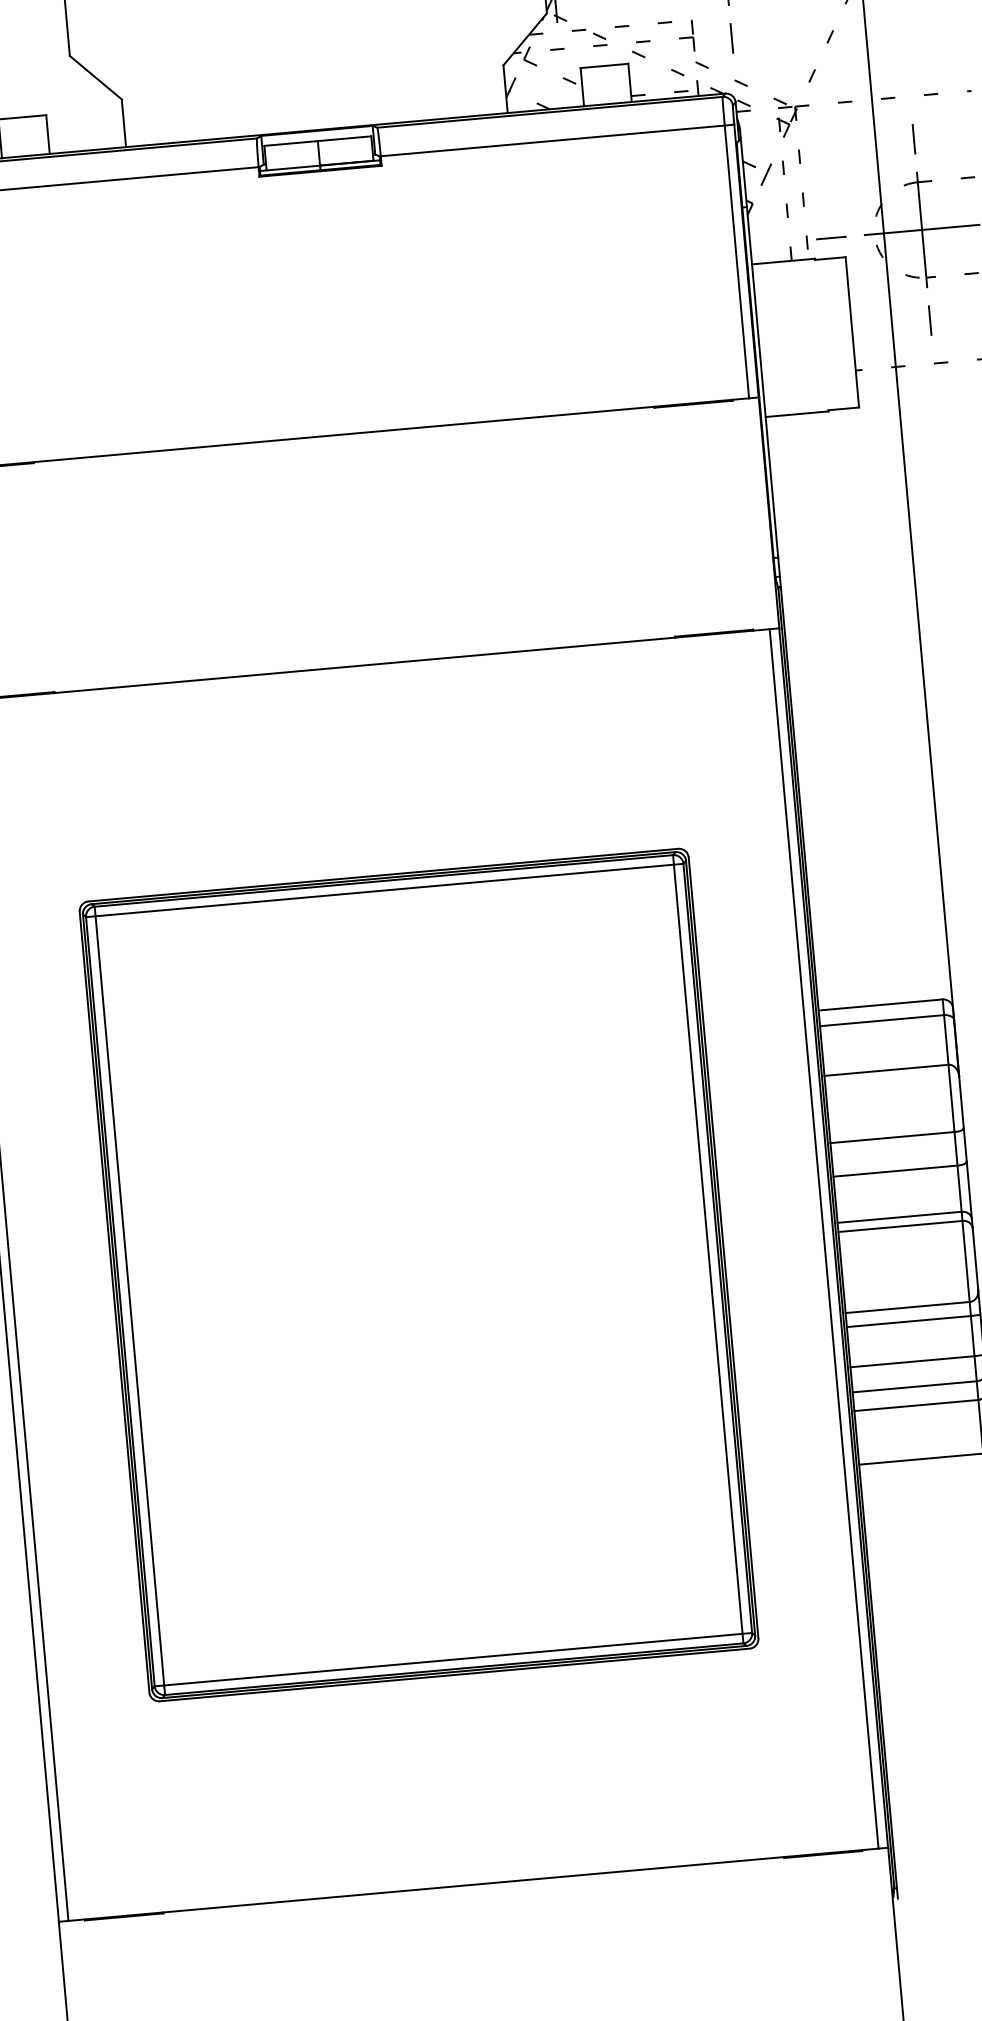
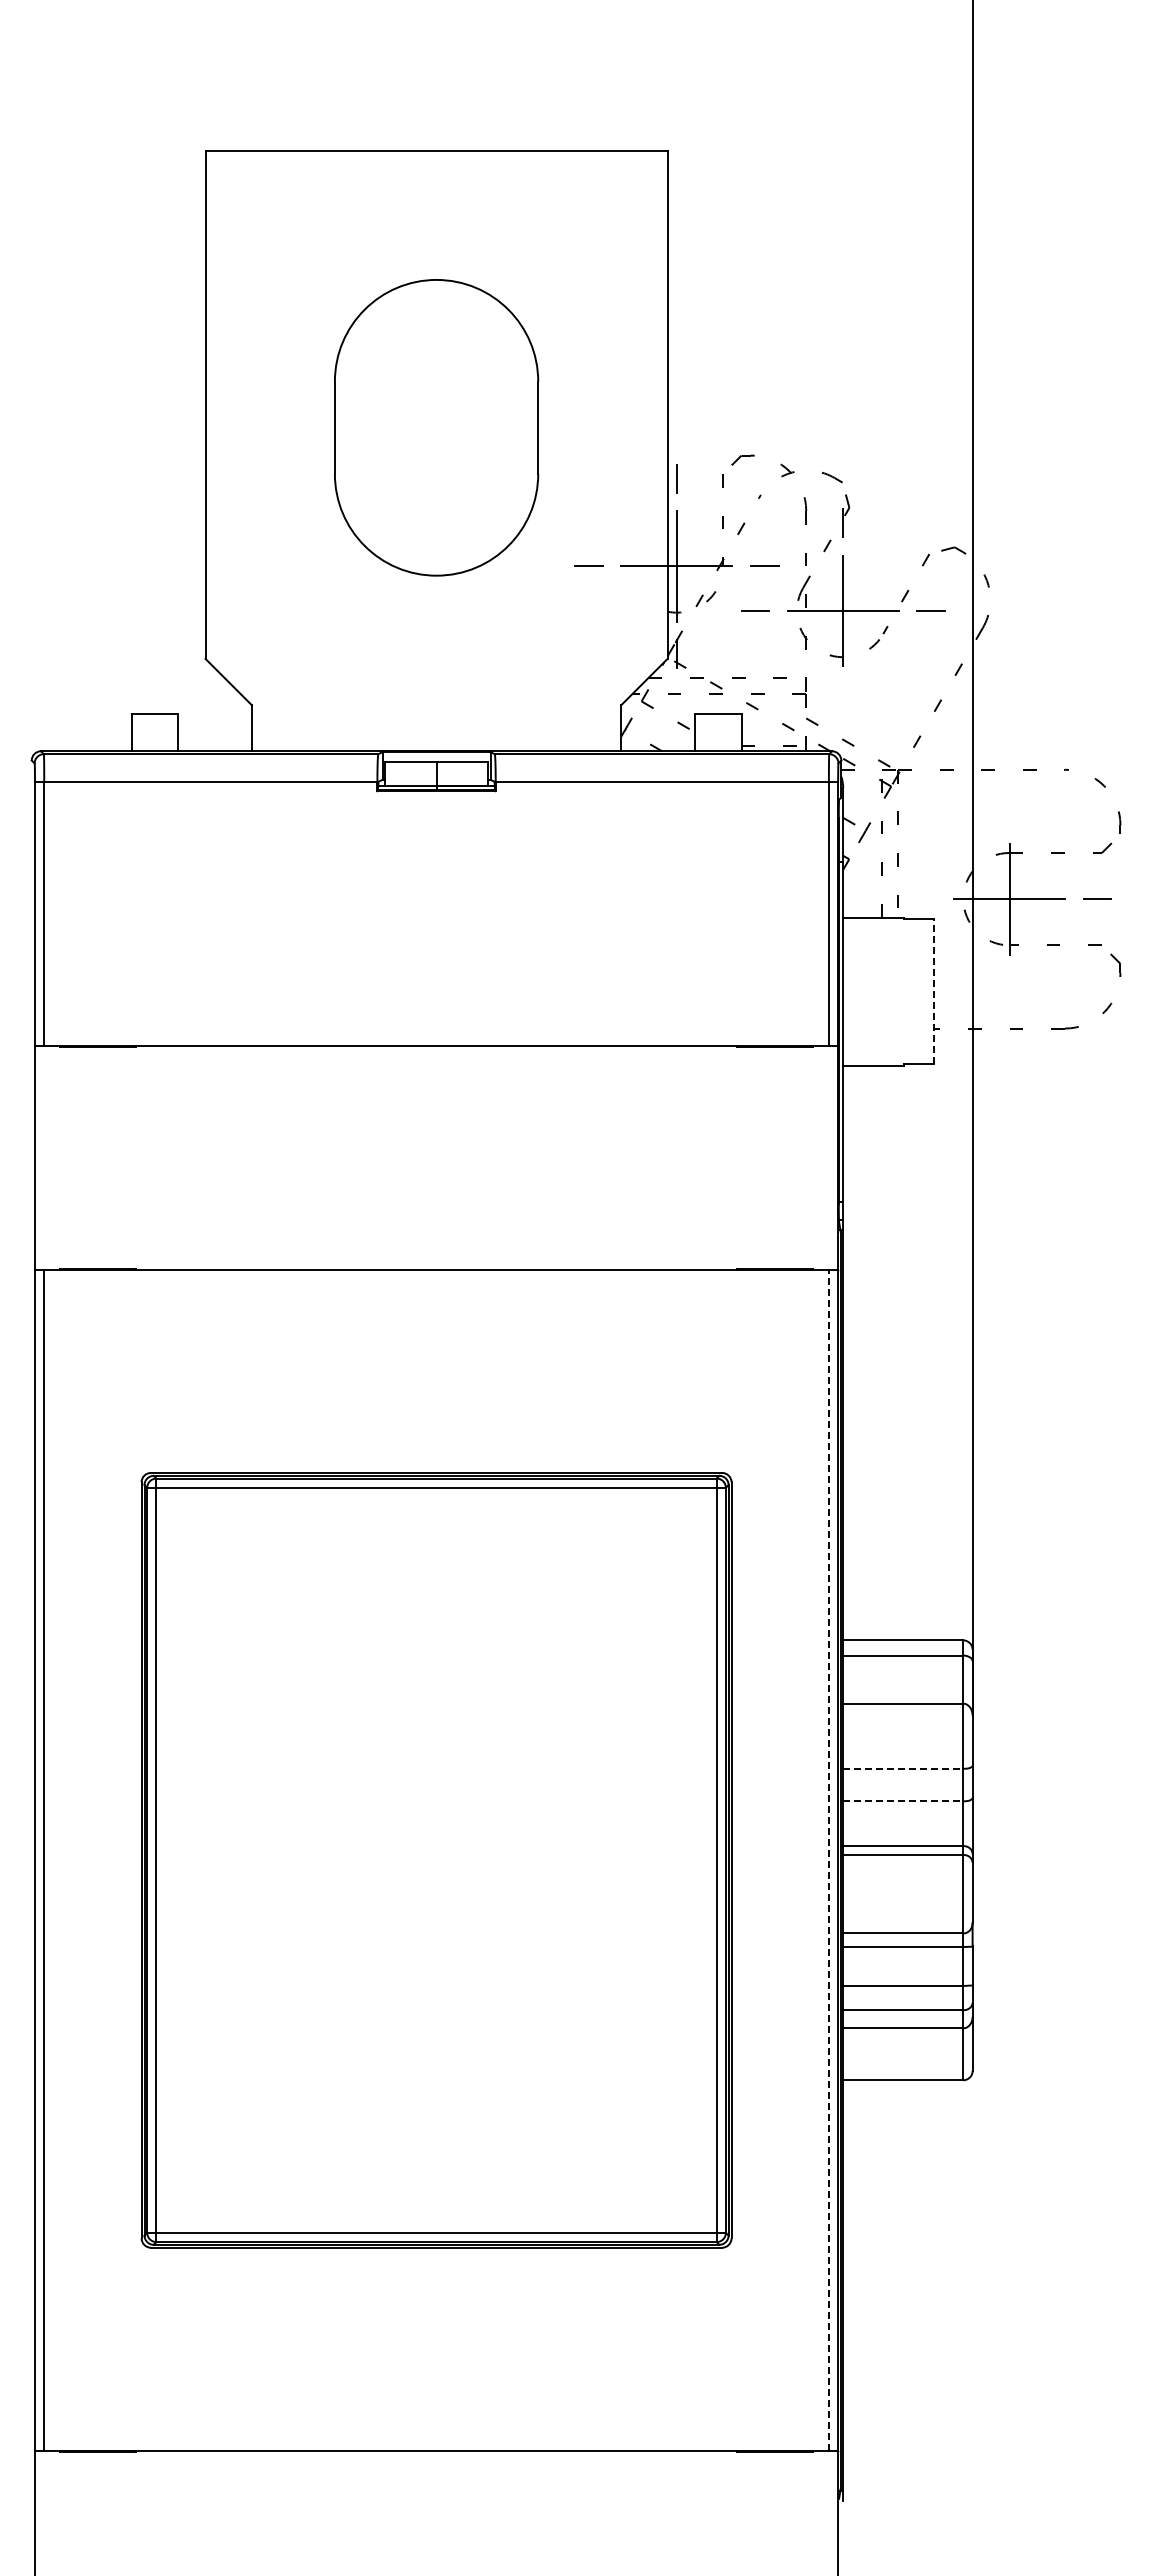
line: (732, 38) -> (843, 698), removed
line: (913, 139) -> (1009, 811), removed
line: (831, 238) -> (921, 899), removed
line: (930, 320) -> (1009, 986), removed
line: (852, 332) -> (933, 991), solid -> dashed
line: (892, 1137) -> (903, 1768), solid -> dashed
line: (895, 1171) -> (903, 1801), solid -> dashed
line: (823, 1239) -> (828, 1860), solid -> dashed

